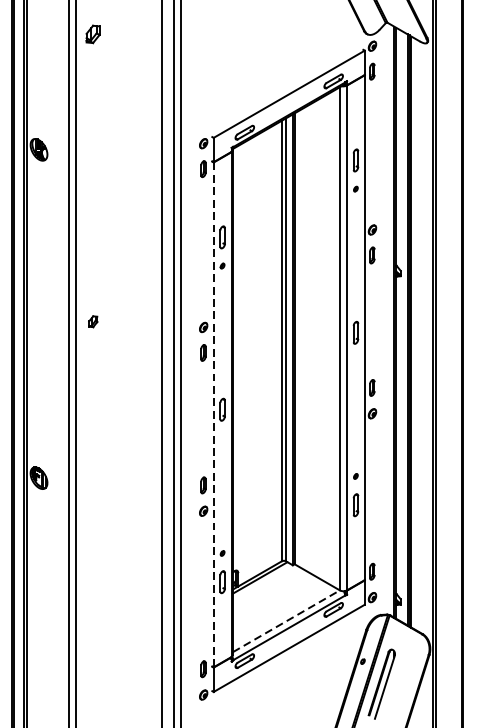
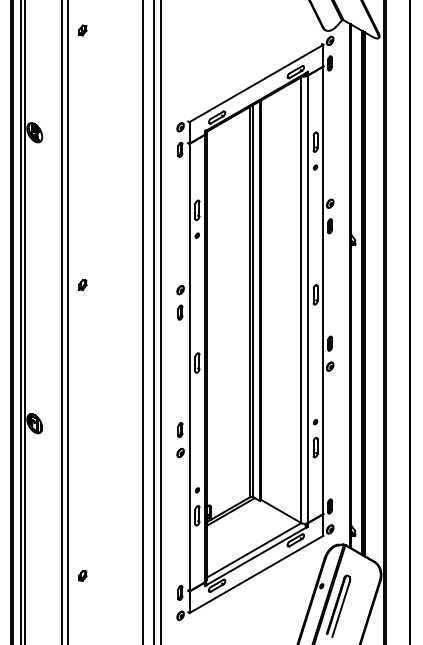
part: (92, 34) -> (82, 30), size x0.62
line: (213, 414) -> (189, 367), dashed -> solid
line: (285, 621) -> (253, 550), dashed -> solid
part: (92, 649) -> (82, 575), added

